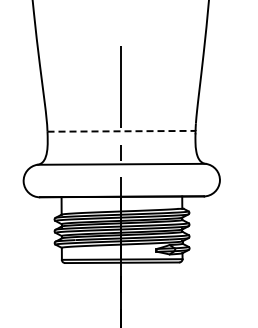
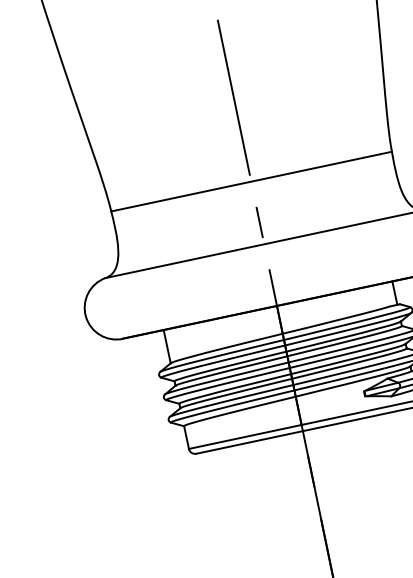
line: (122, 131) -> (253, 181), dashed -> solid

